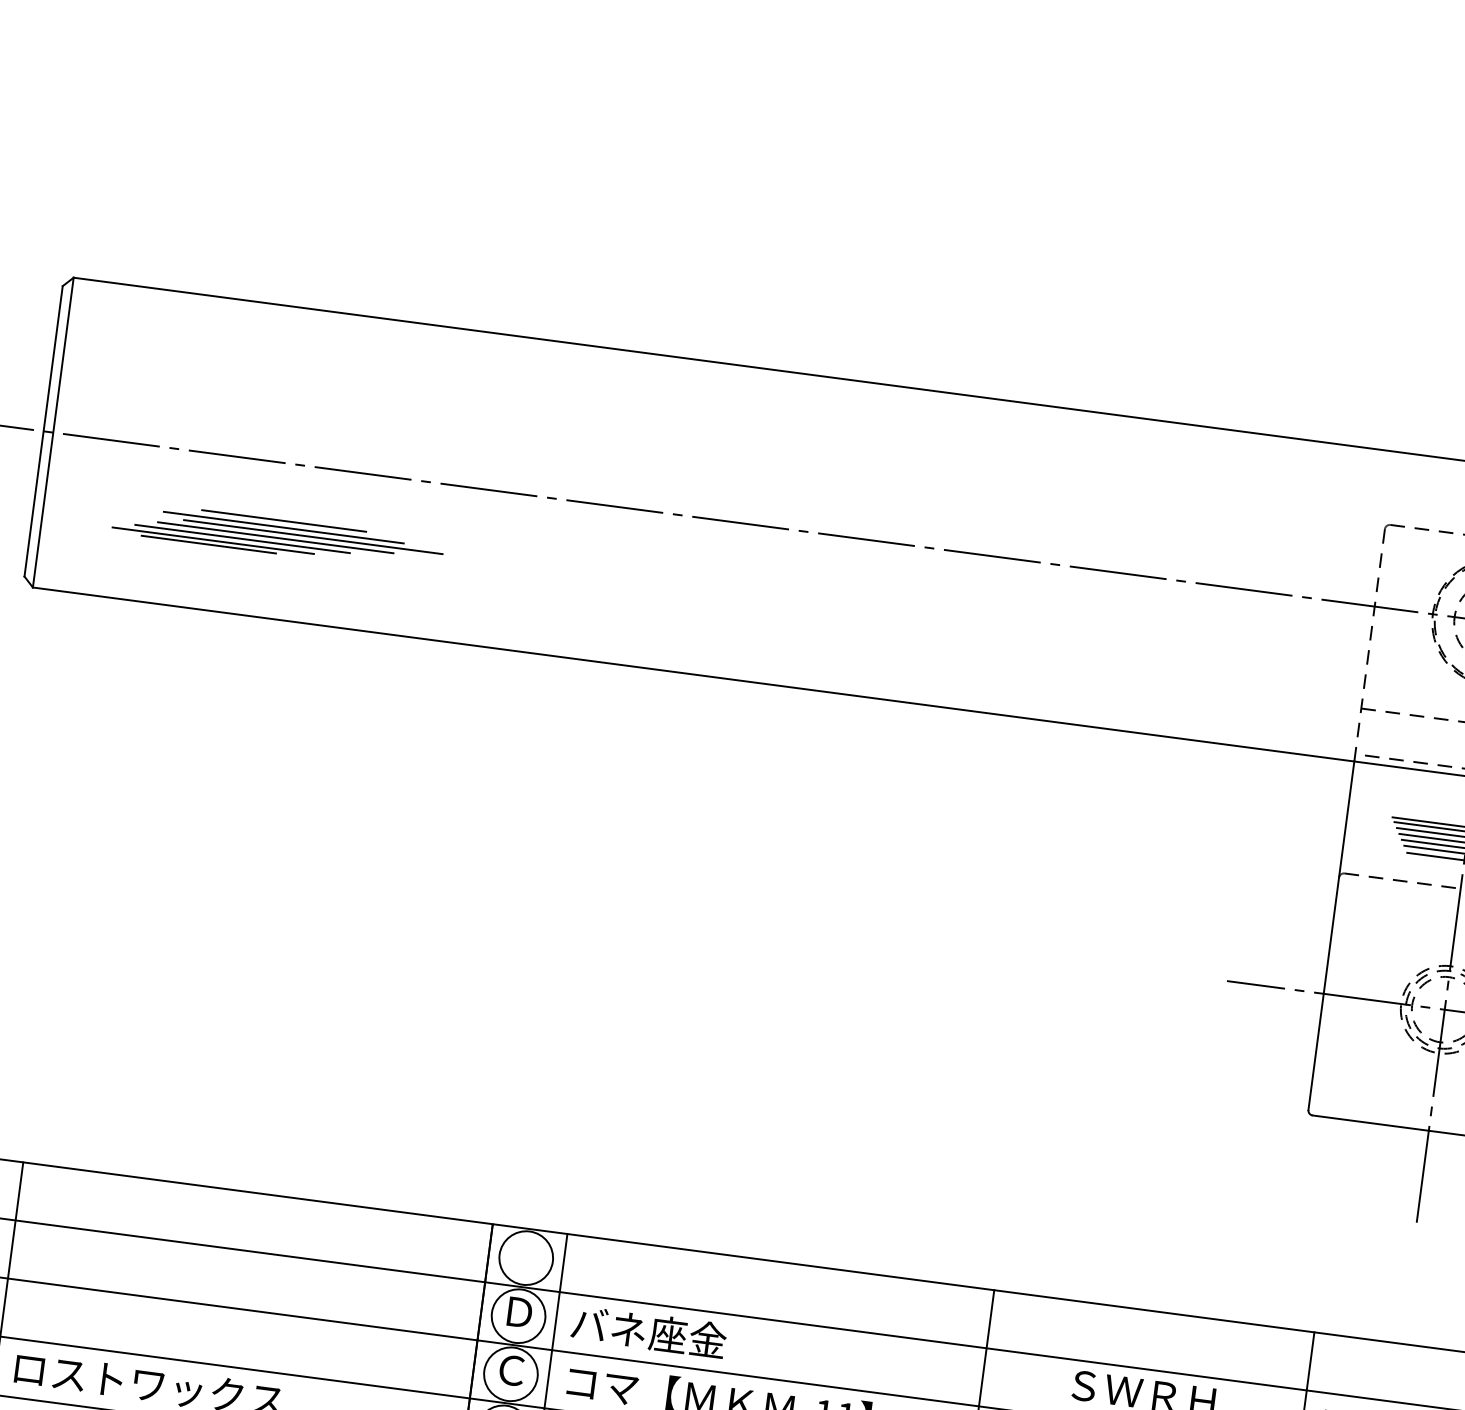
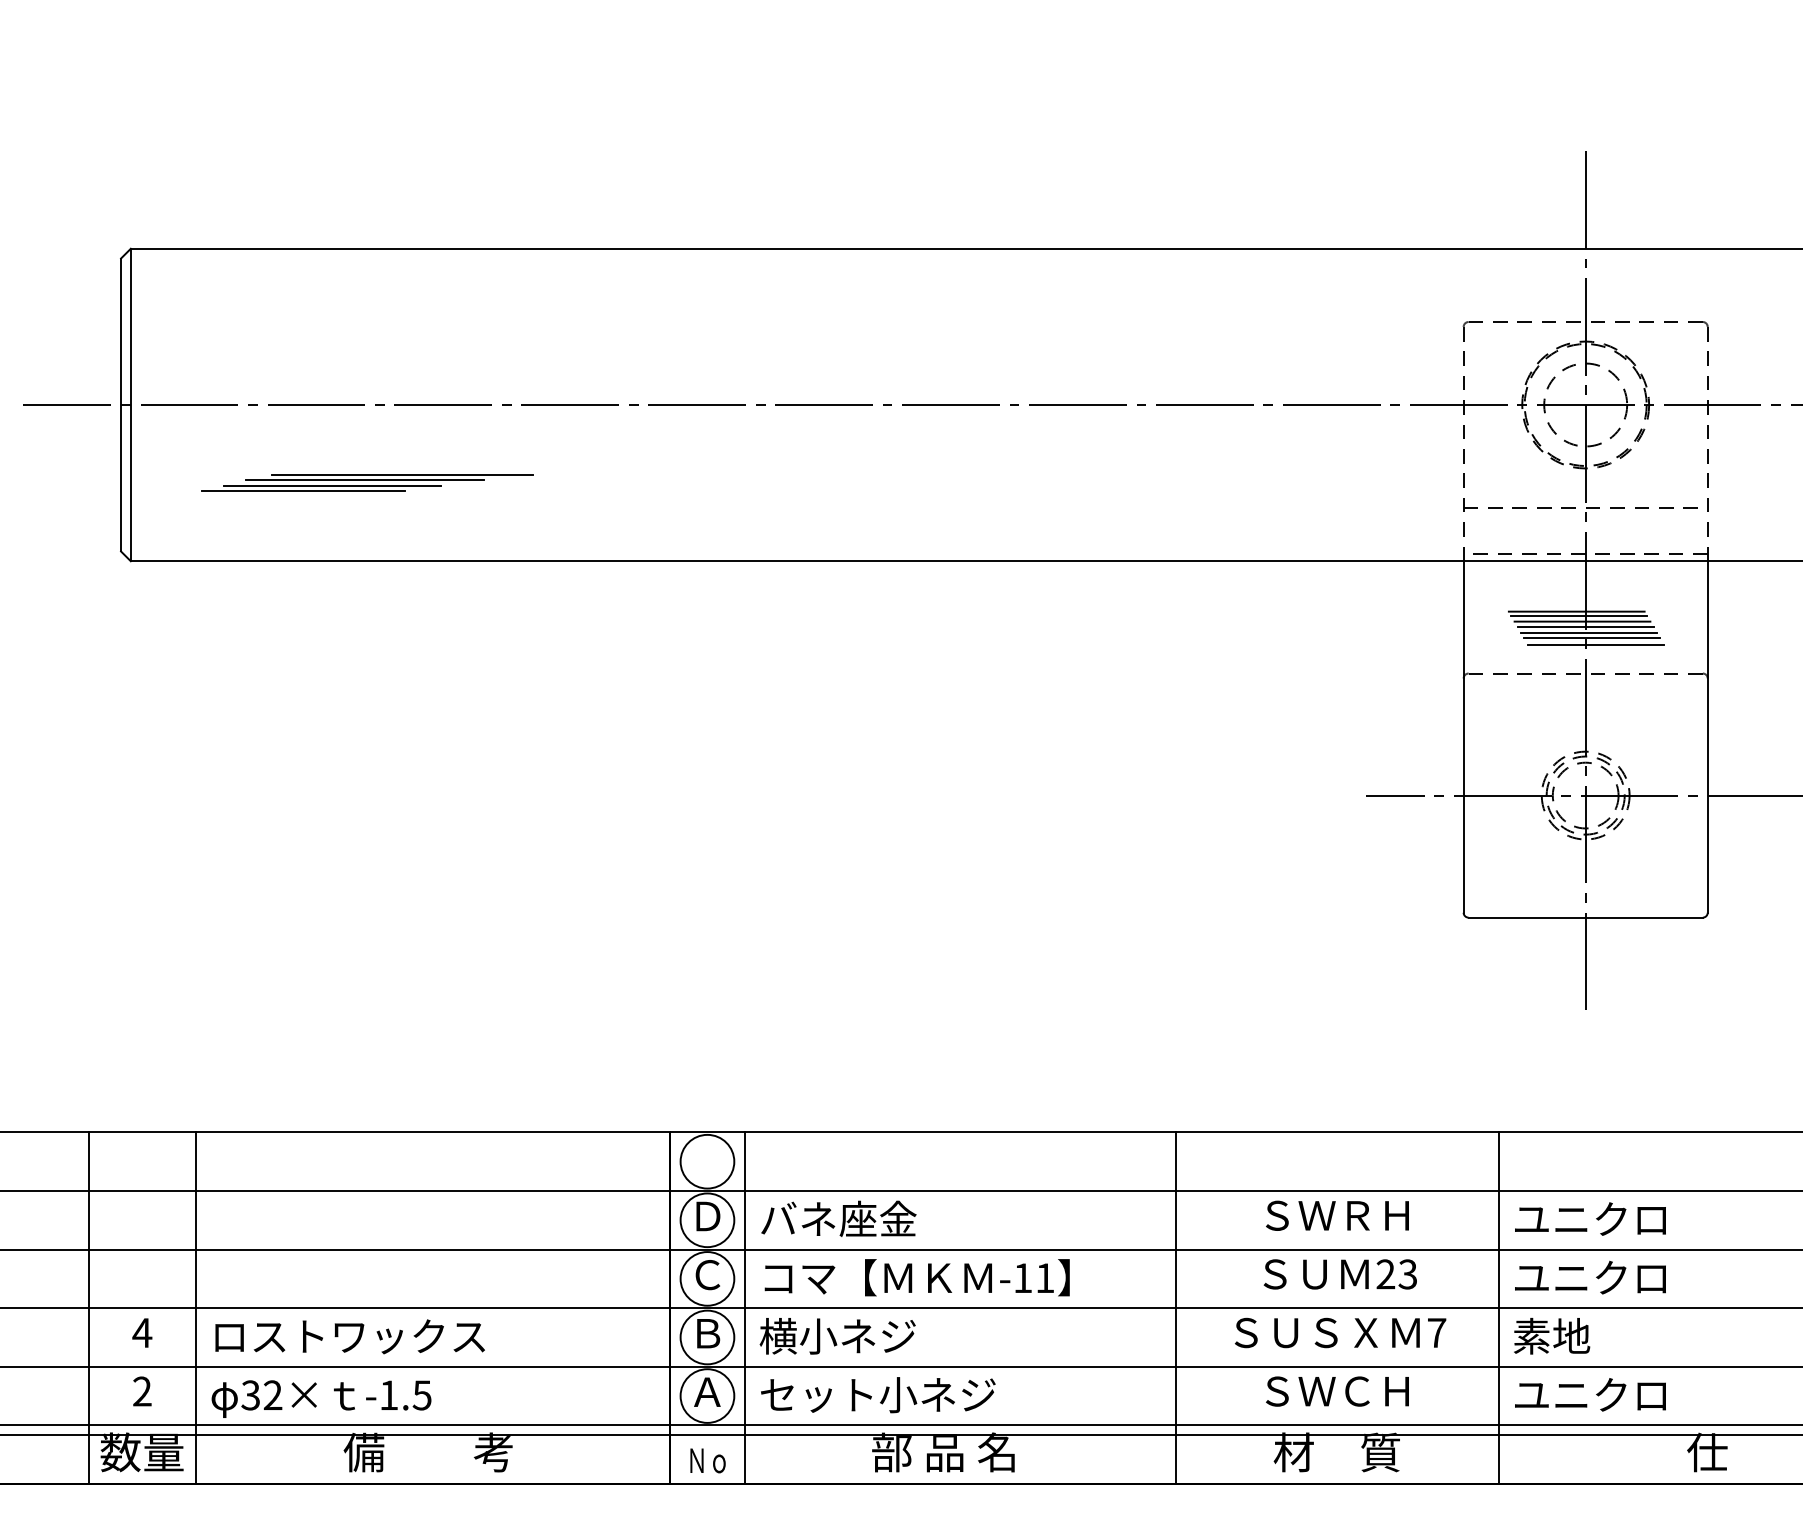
line: (283, 520) -> (370, 462), removed
line: (283, 527) -> (371, 469), removed
line: (208, 544) -> (299, 495), removed

